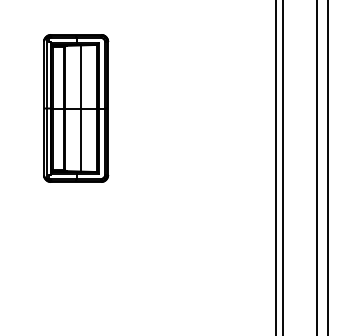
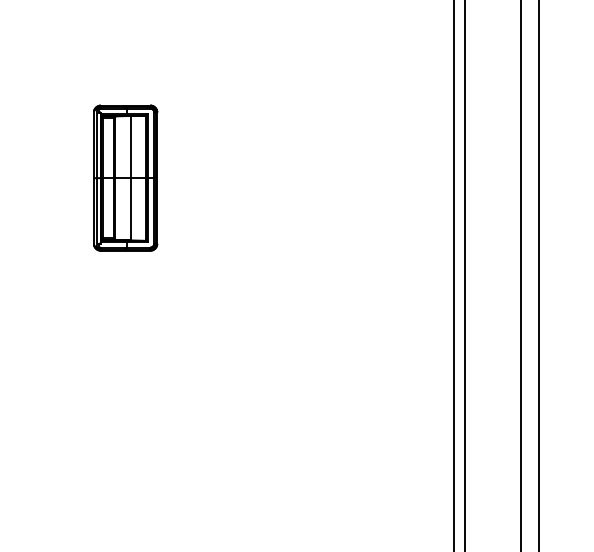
part: (76, 108) -> (126, 178), size x0.6

